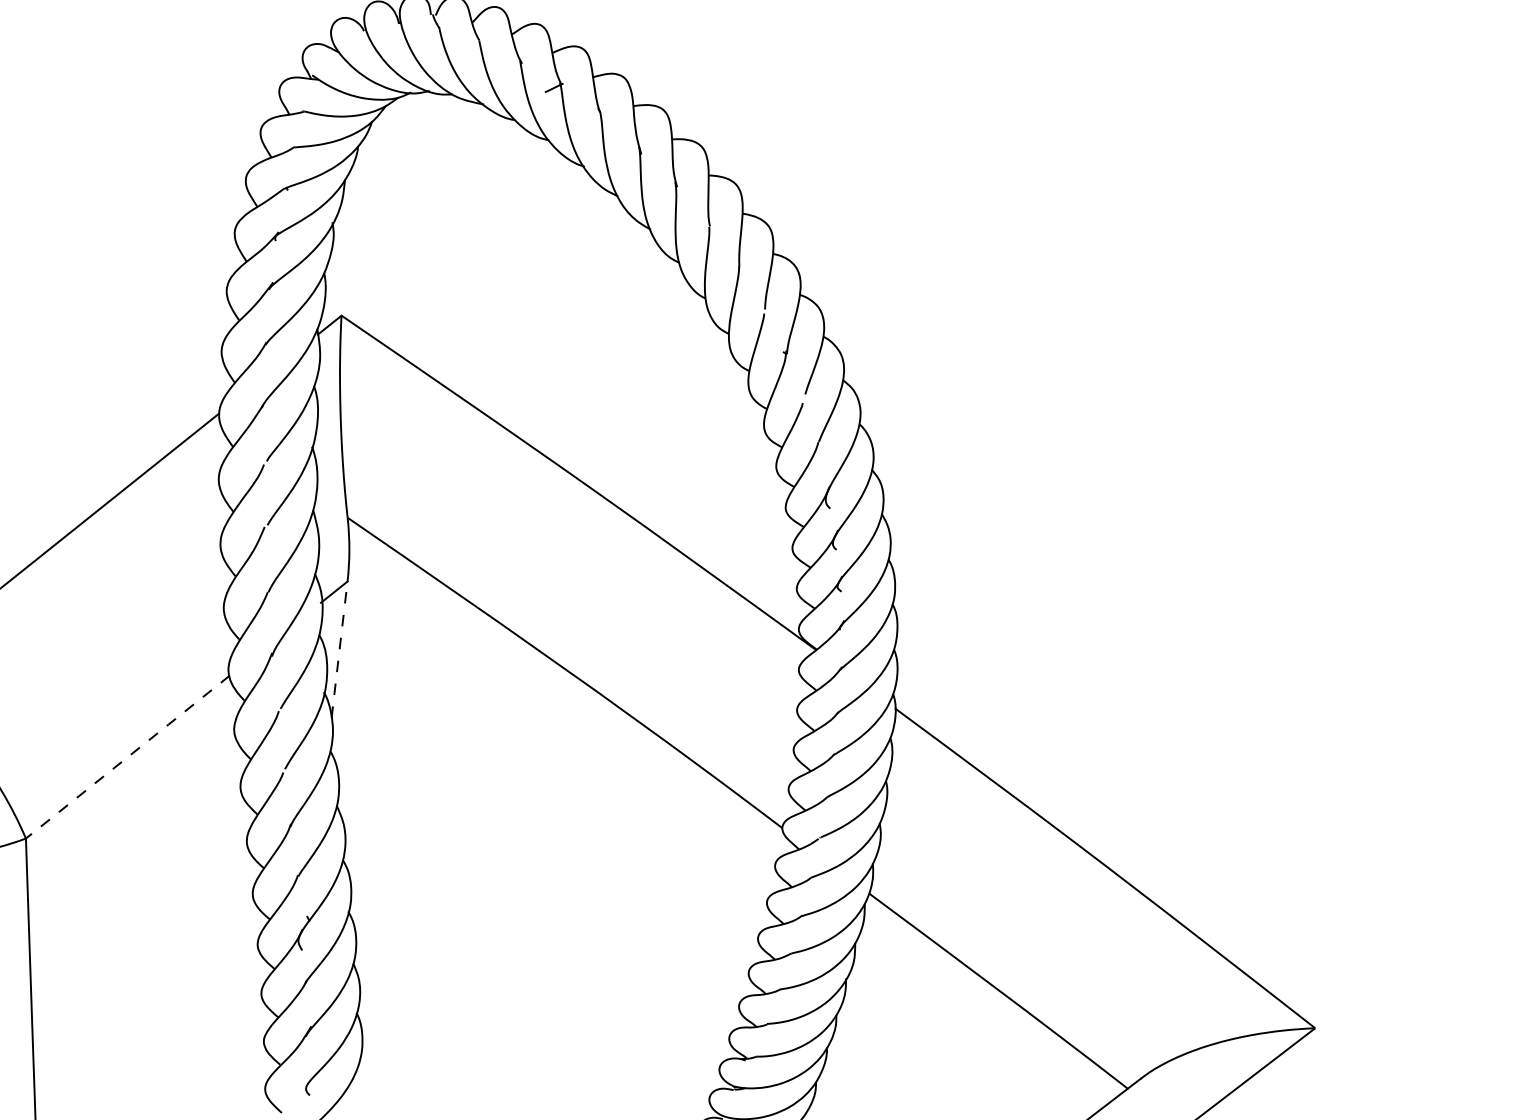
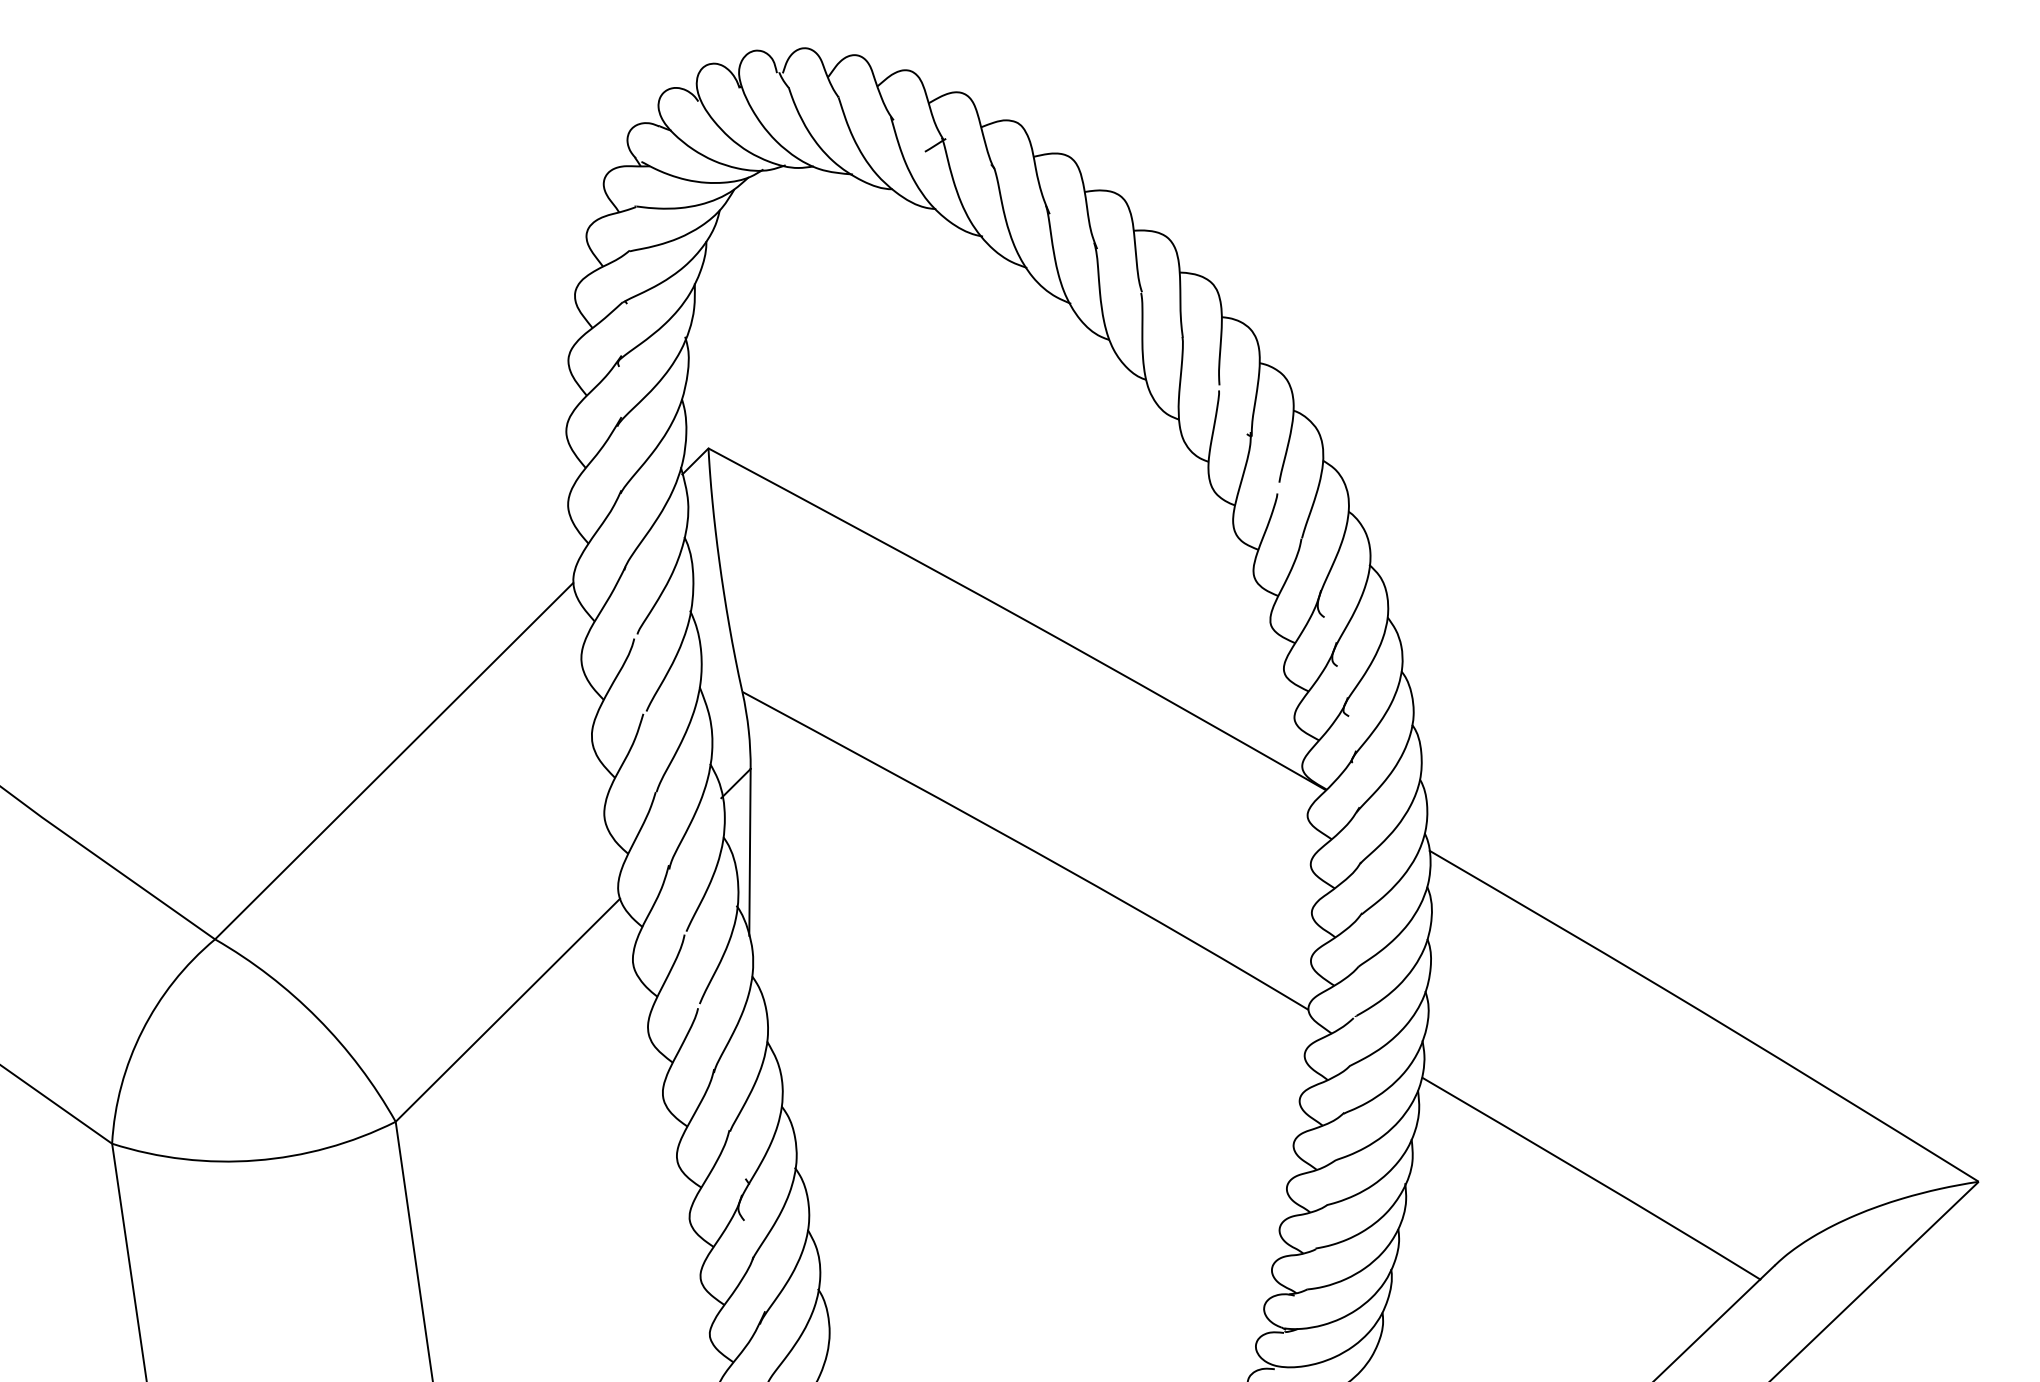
line: (339, 648) -> (749, 851), dashed -> solid
line: (128, 756) -> (508, 1009), dashed -> solid

